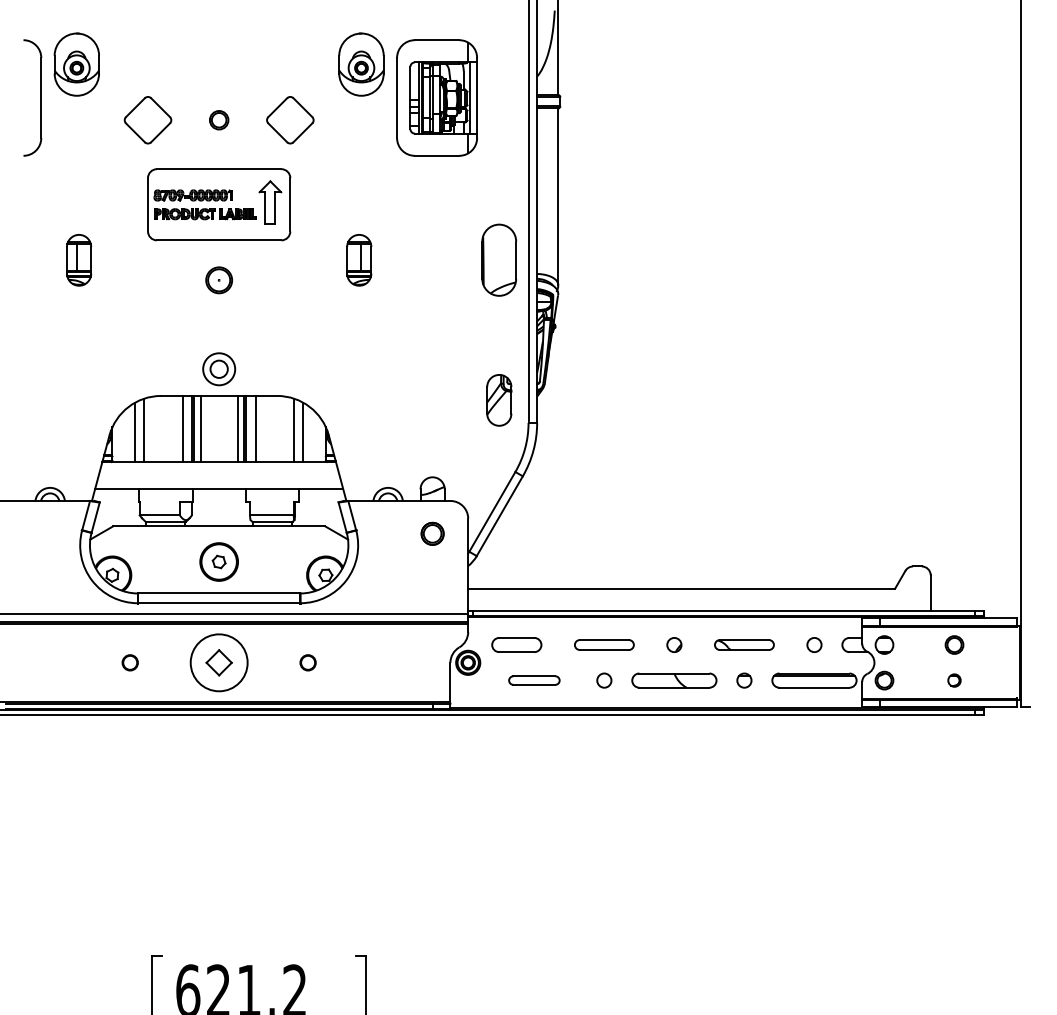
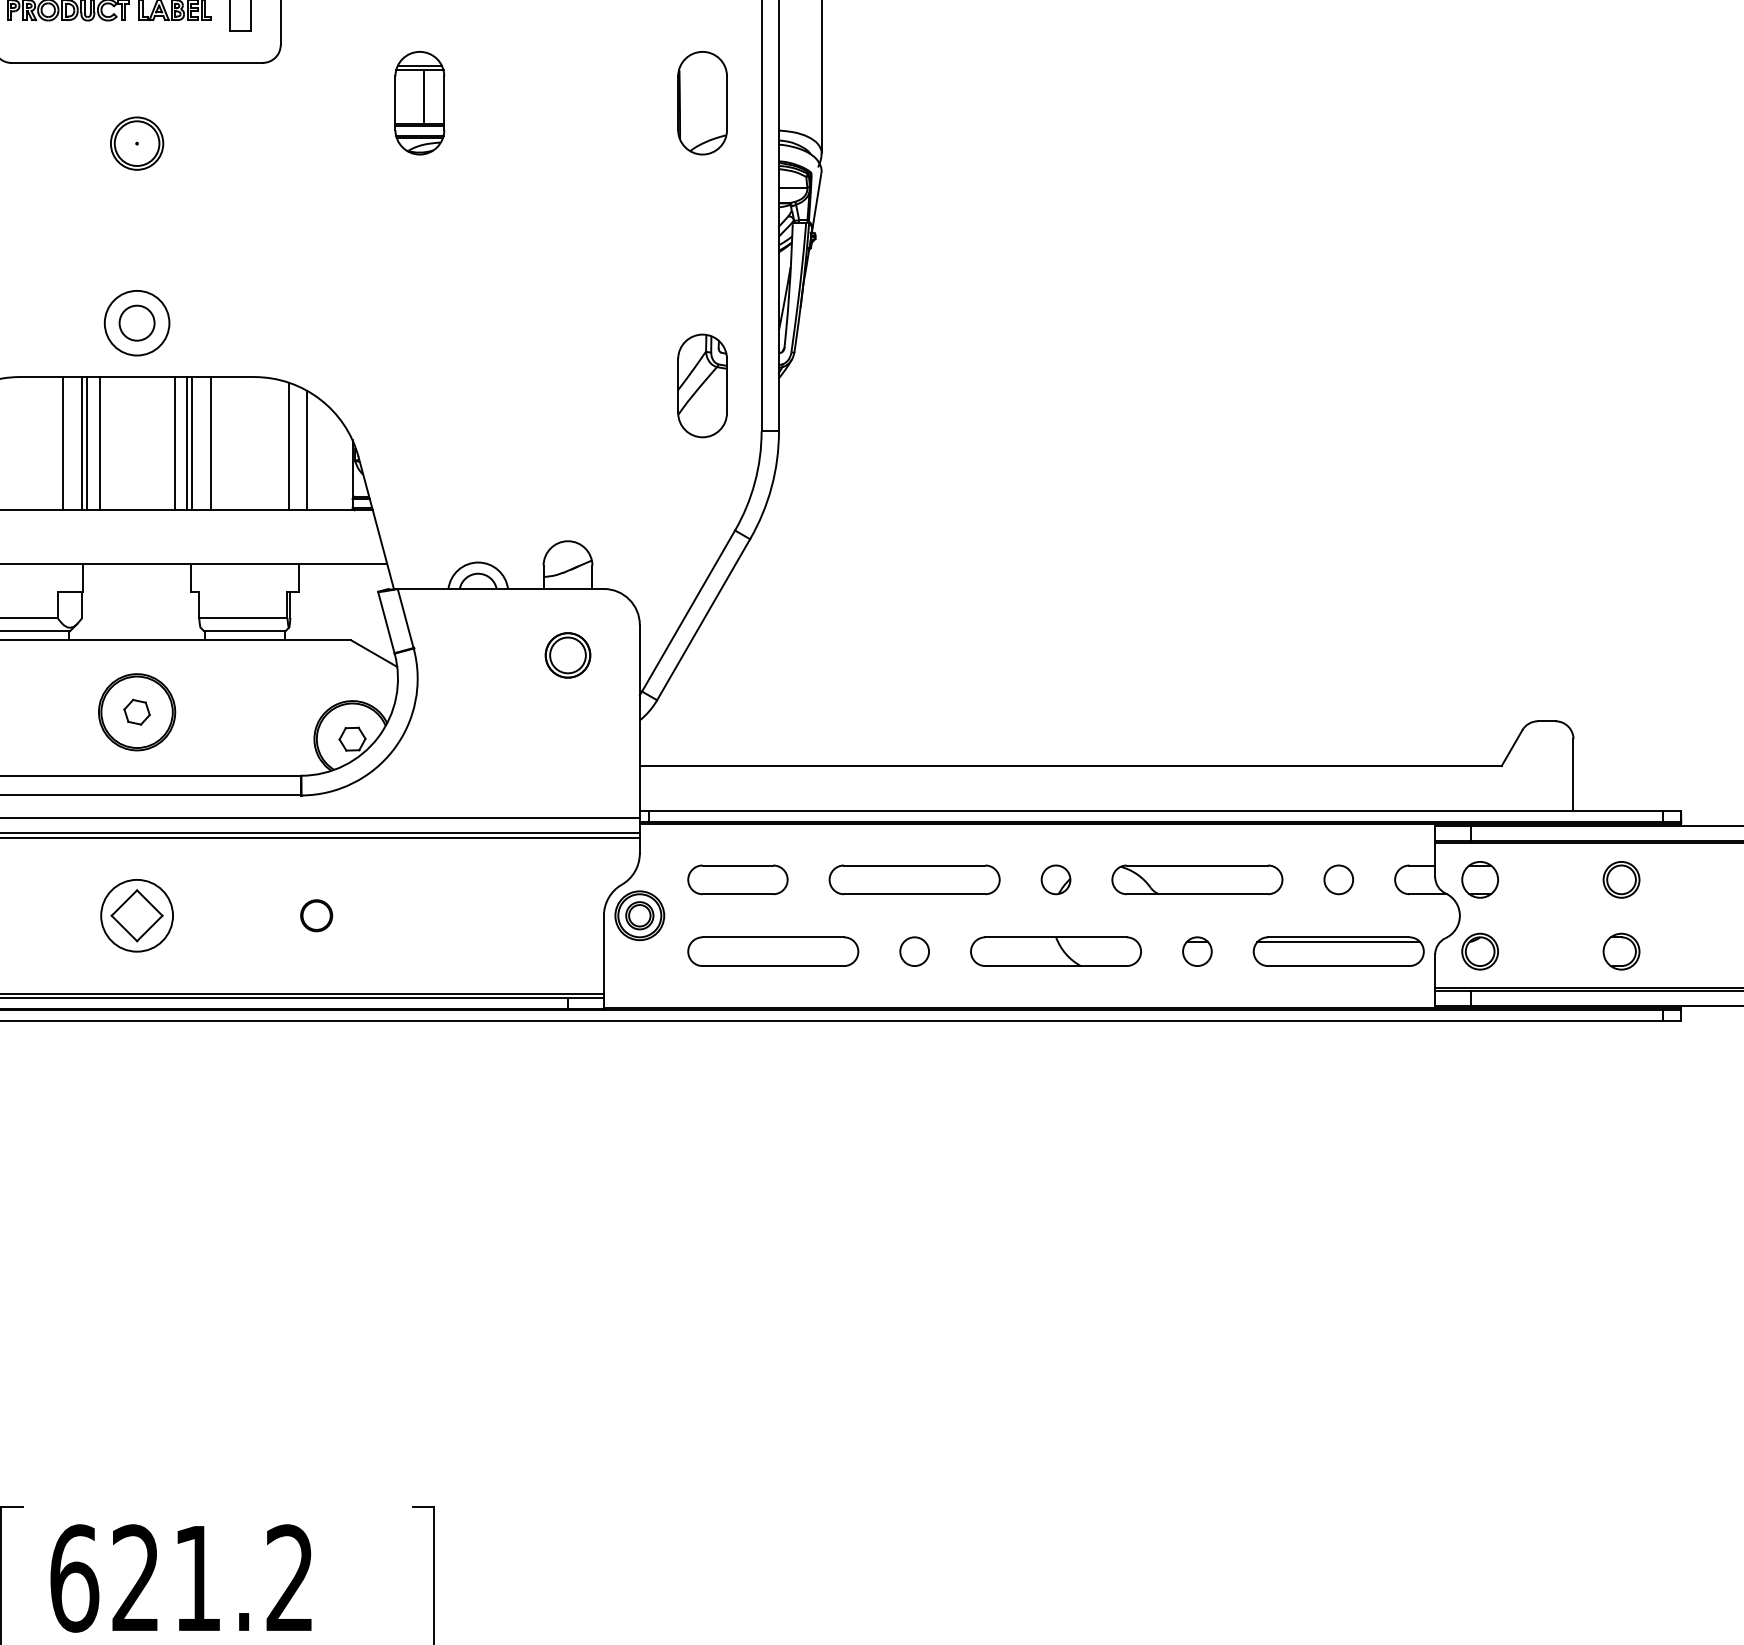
part: (499, 260) -> (702, 103), size x0.71
part: (604, 644) -> (914, 878), size x1.43
part: (744, 644) -> (1197, 878), size x1.43
circle: (218, 662) -> (135, 915), size x0.62
part: (534, 680) -> (773, 951), size x1.67
part: (954, 680) -> (1621, 951), size x1.43

